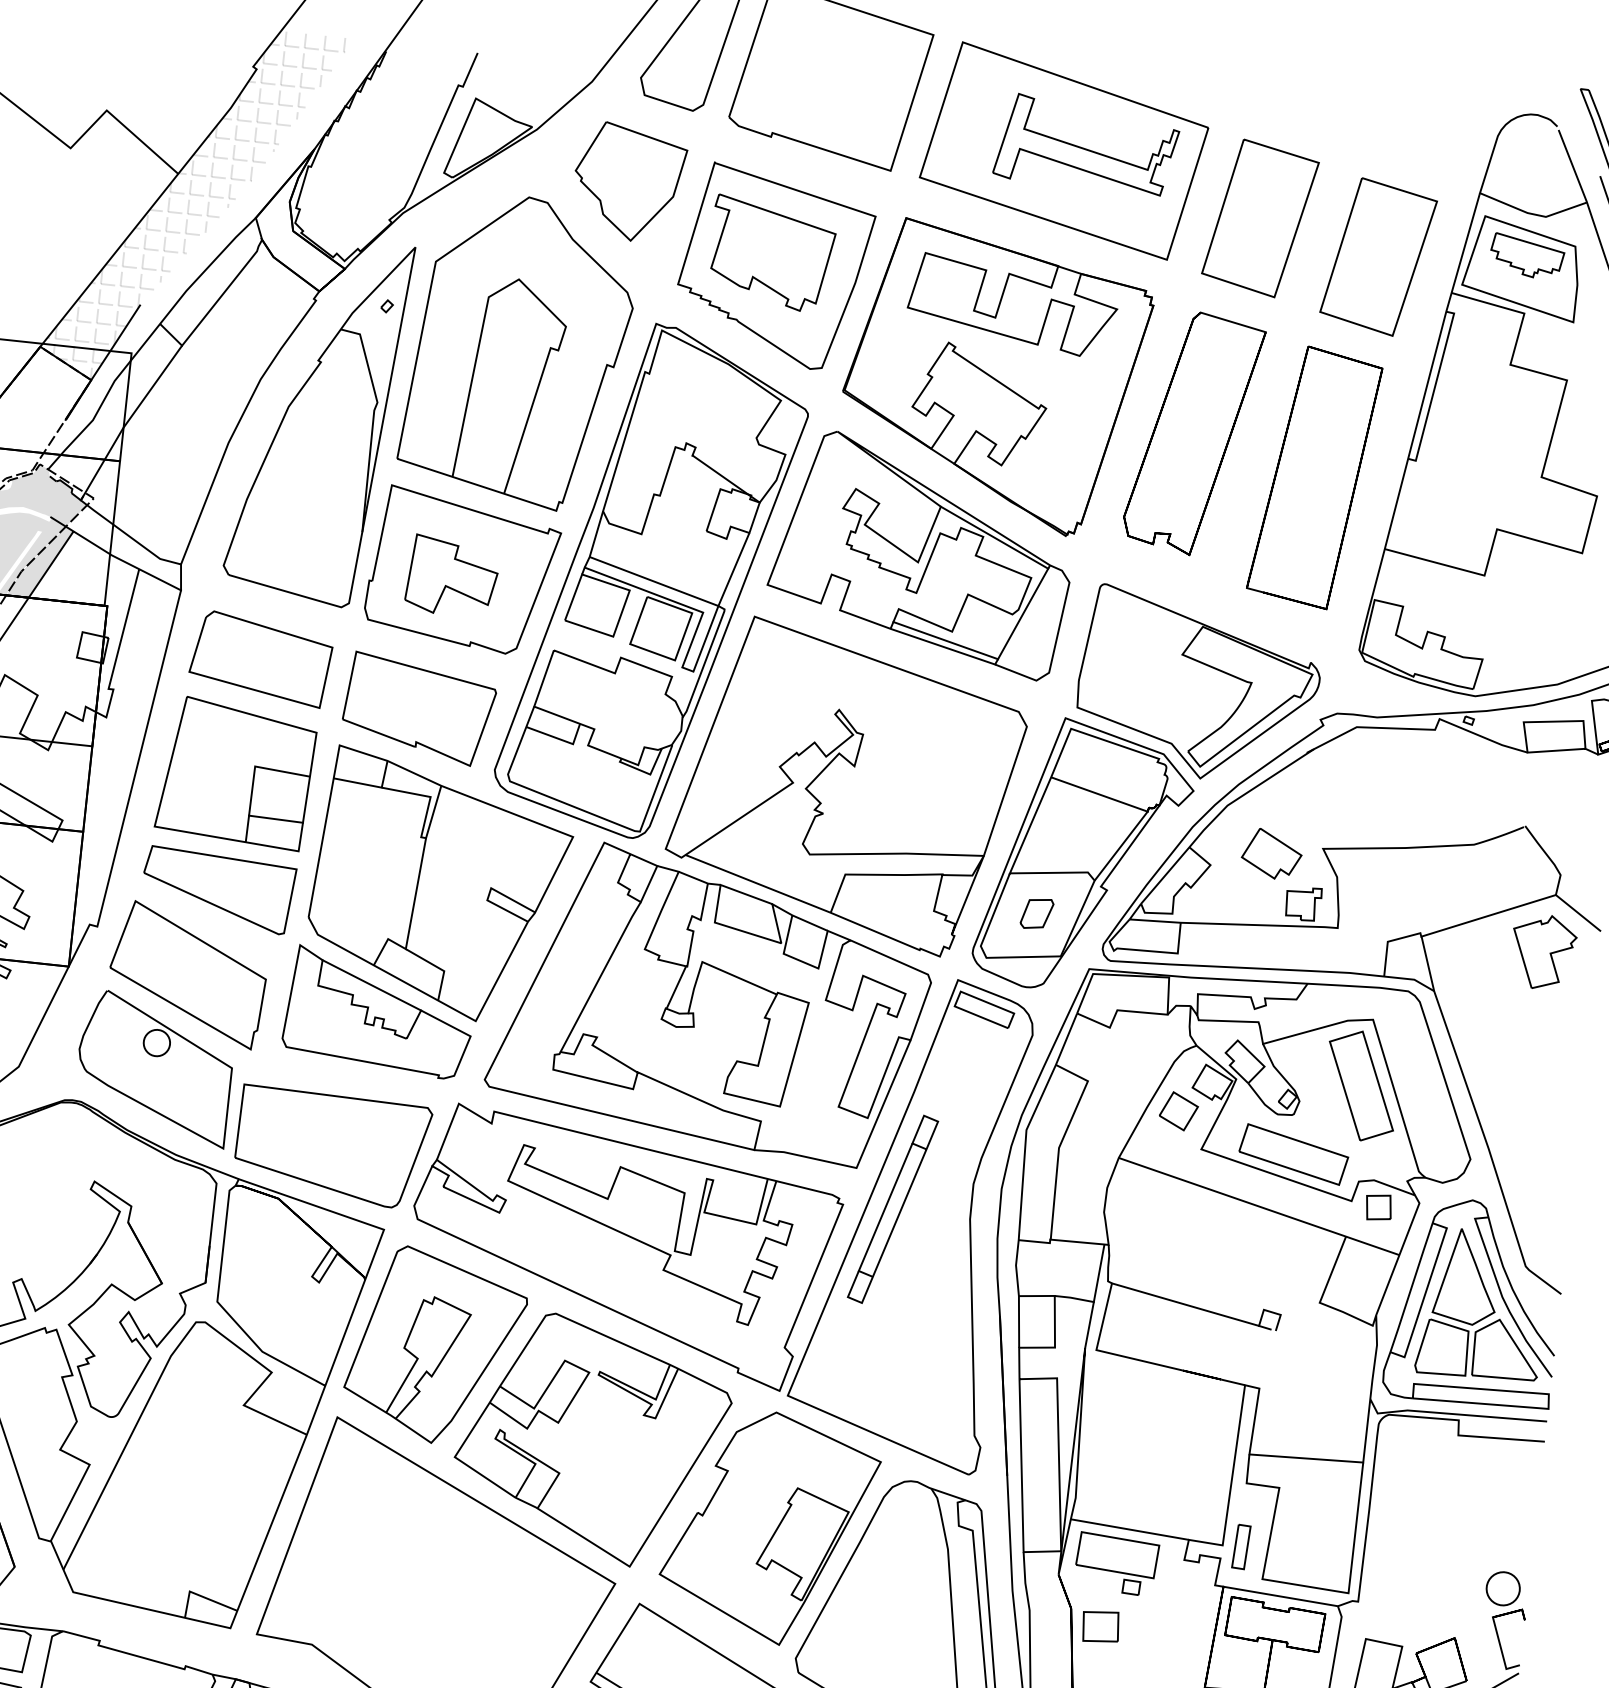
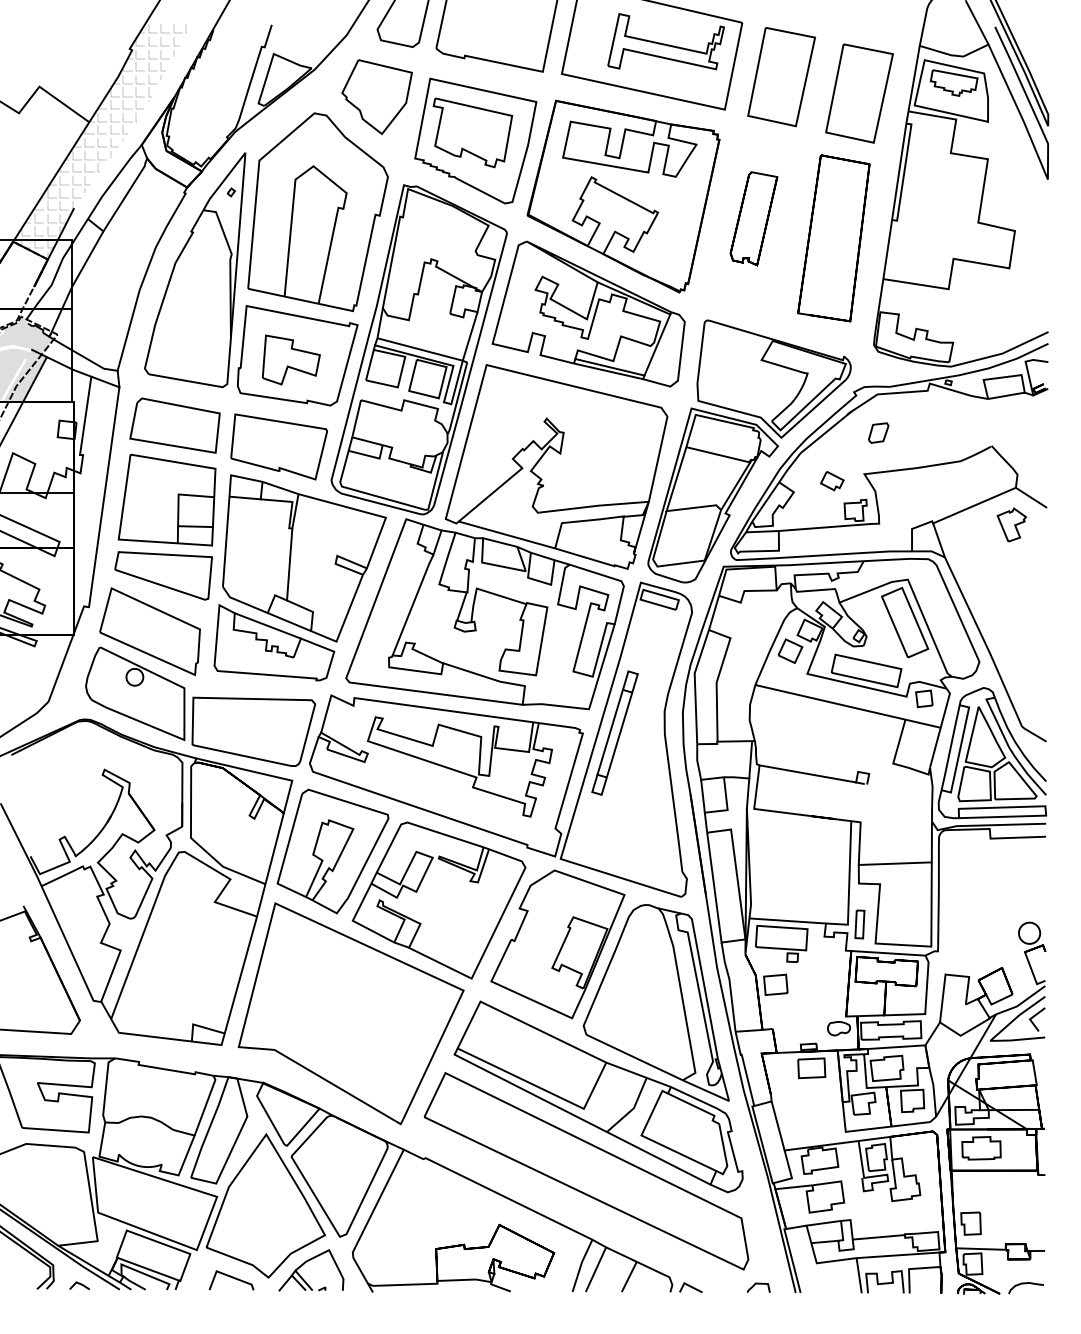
part: (1193, 433) -> (753, 218), size x0.6
part: (1272, 853) -> (832, 480), size x0.6
part: (1036, 912) -> (878, 432), moved
part: (1543, 951) -> (1011, 524), size x0.7

